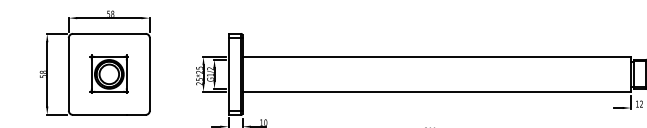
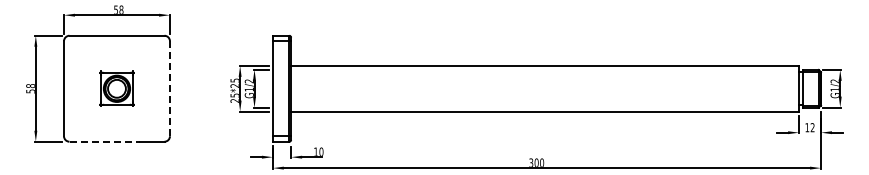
part: (108, 74) -> (116, 88), size x0.7
line: (149, 74) -> (169, 88), solid -> dashed
line: (100, 114) -> (105, 141), solid -> dashed

